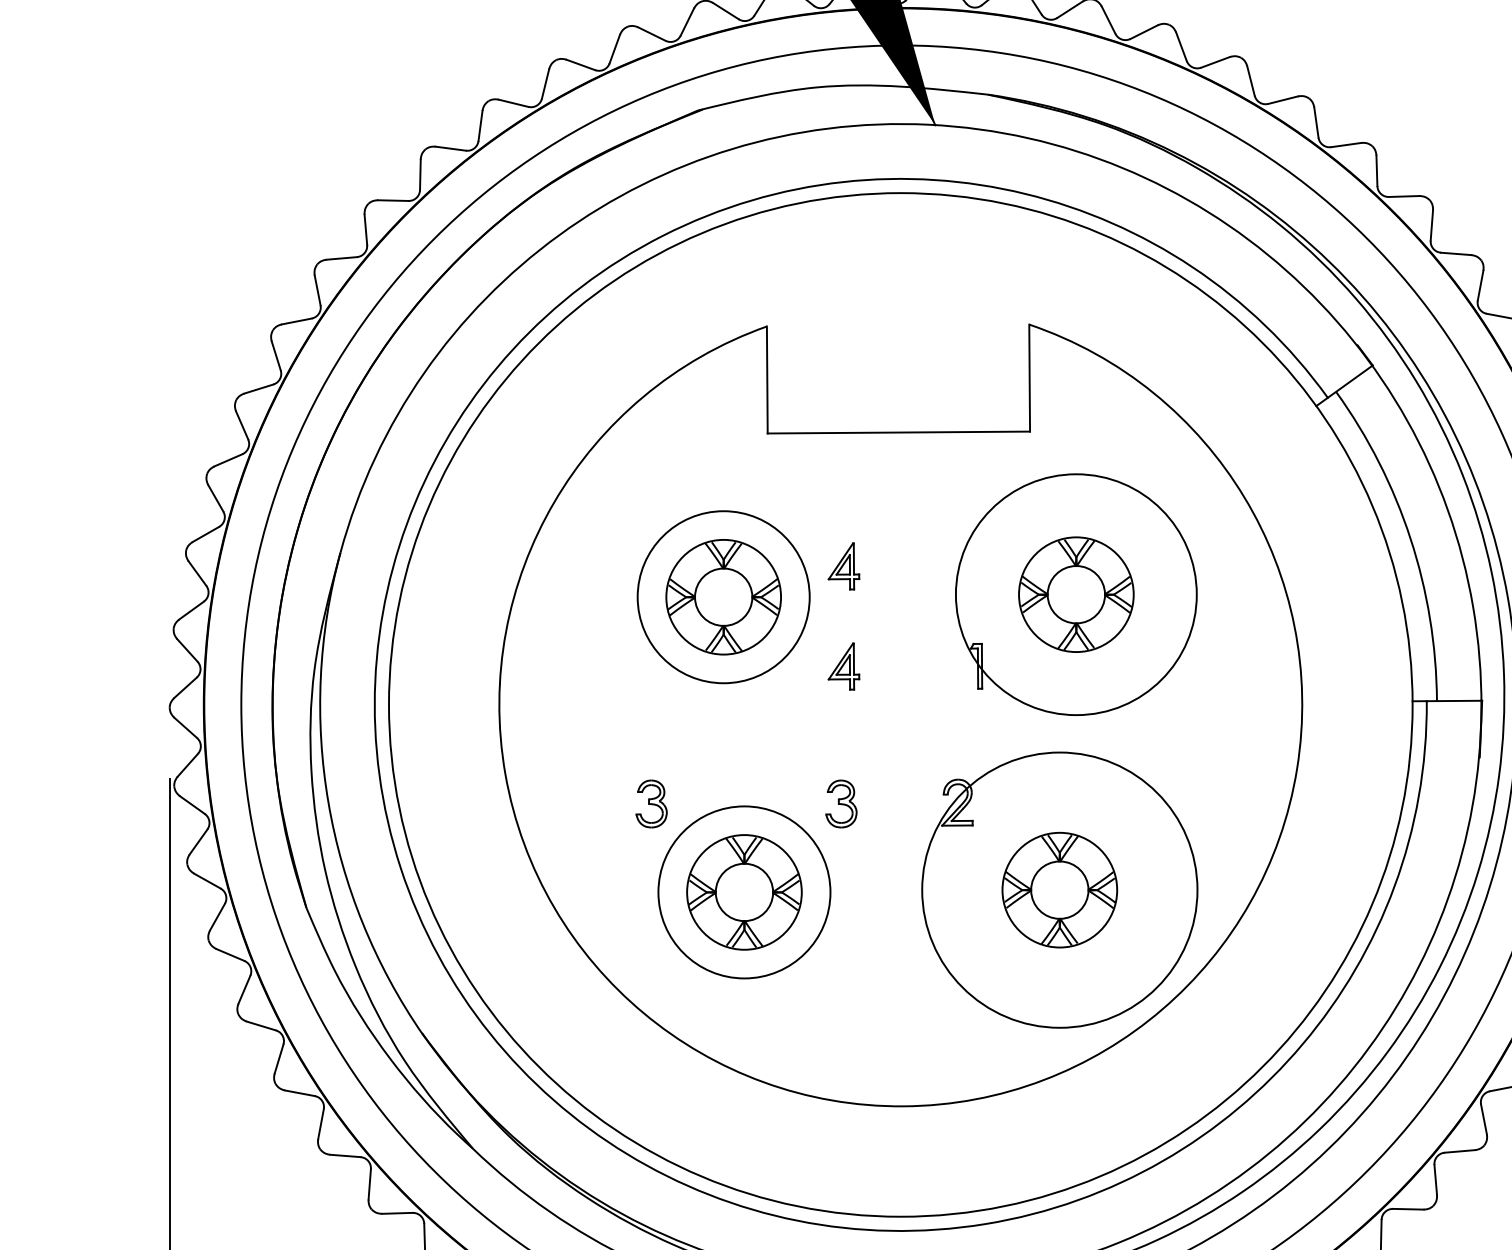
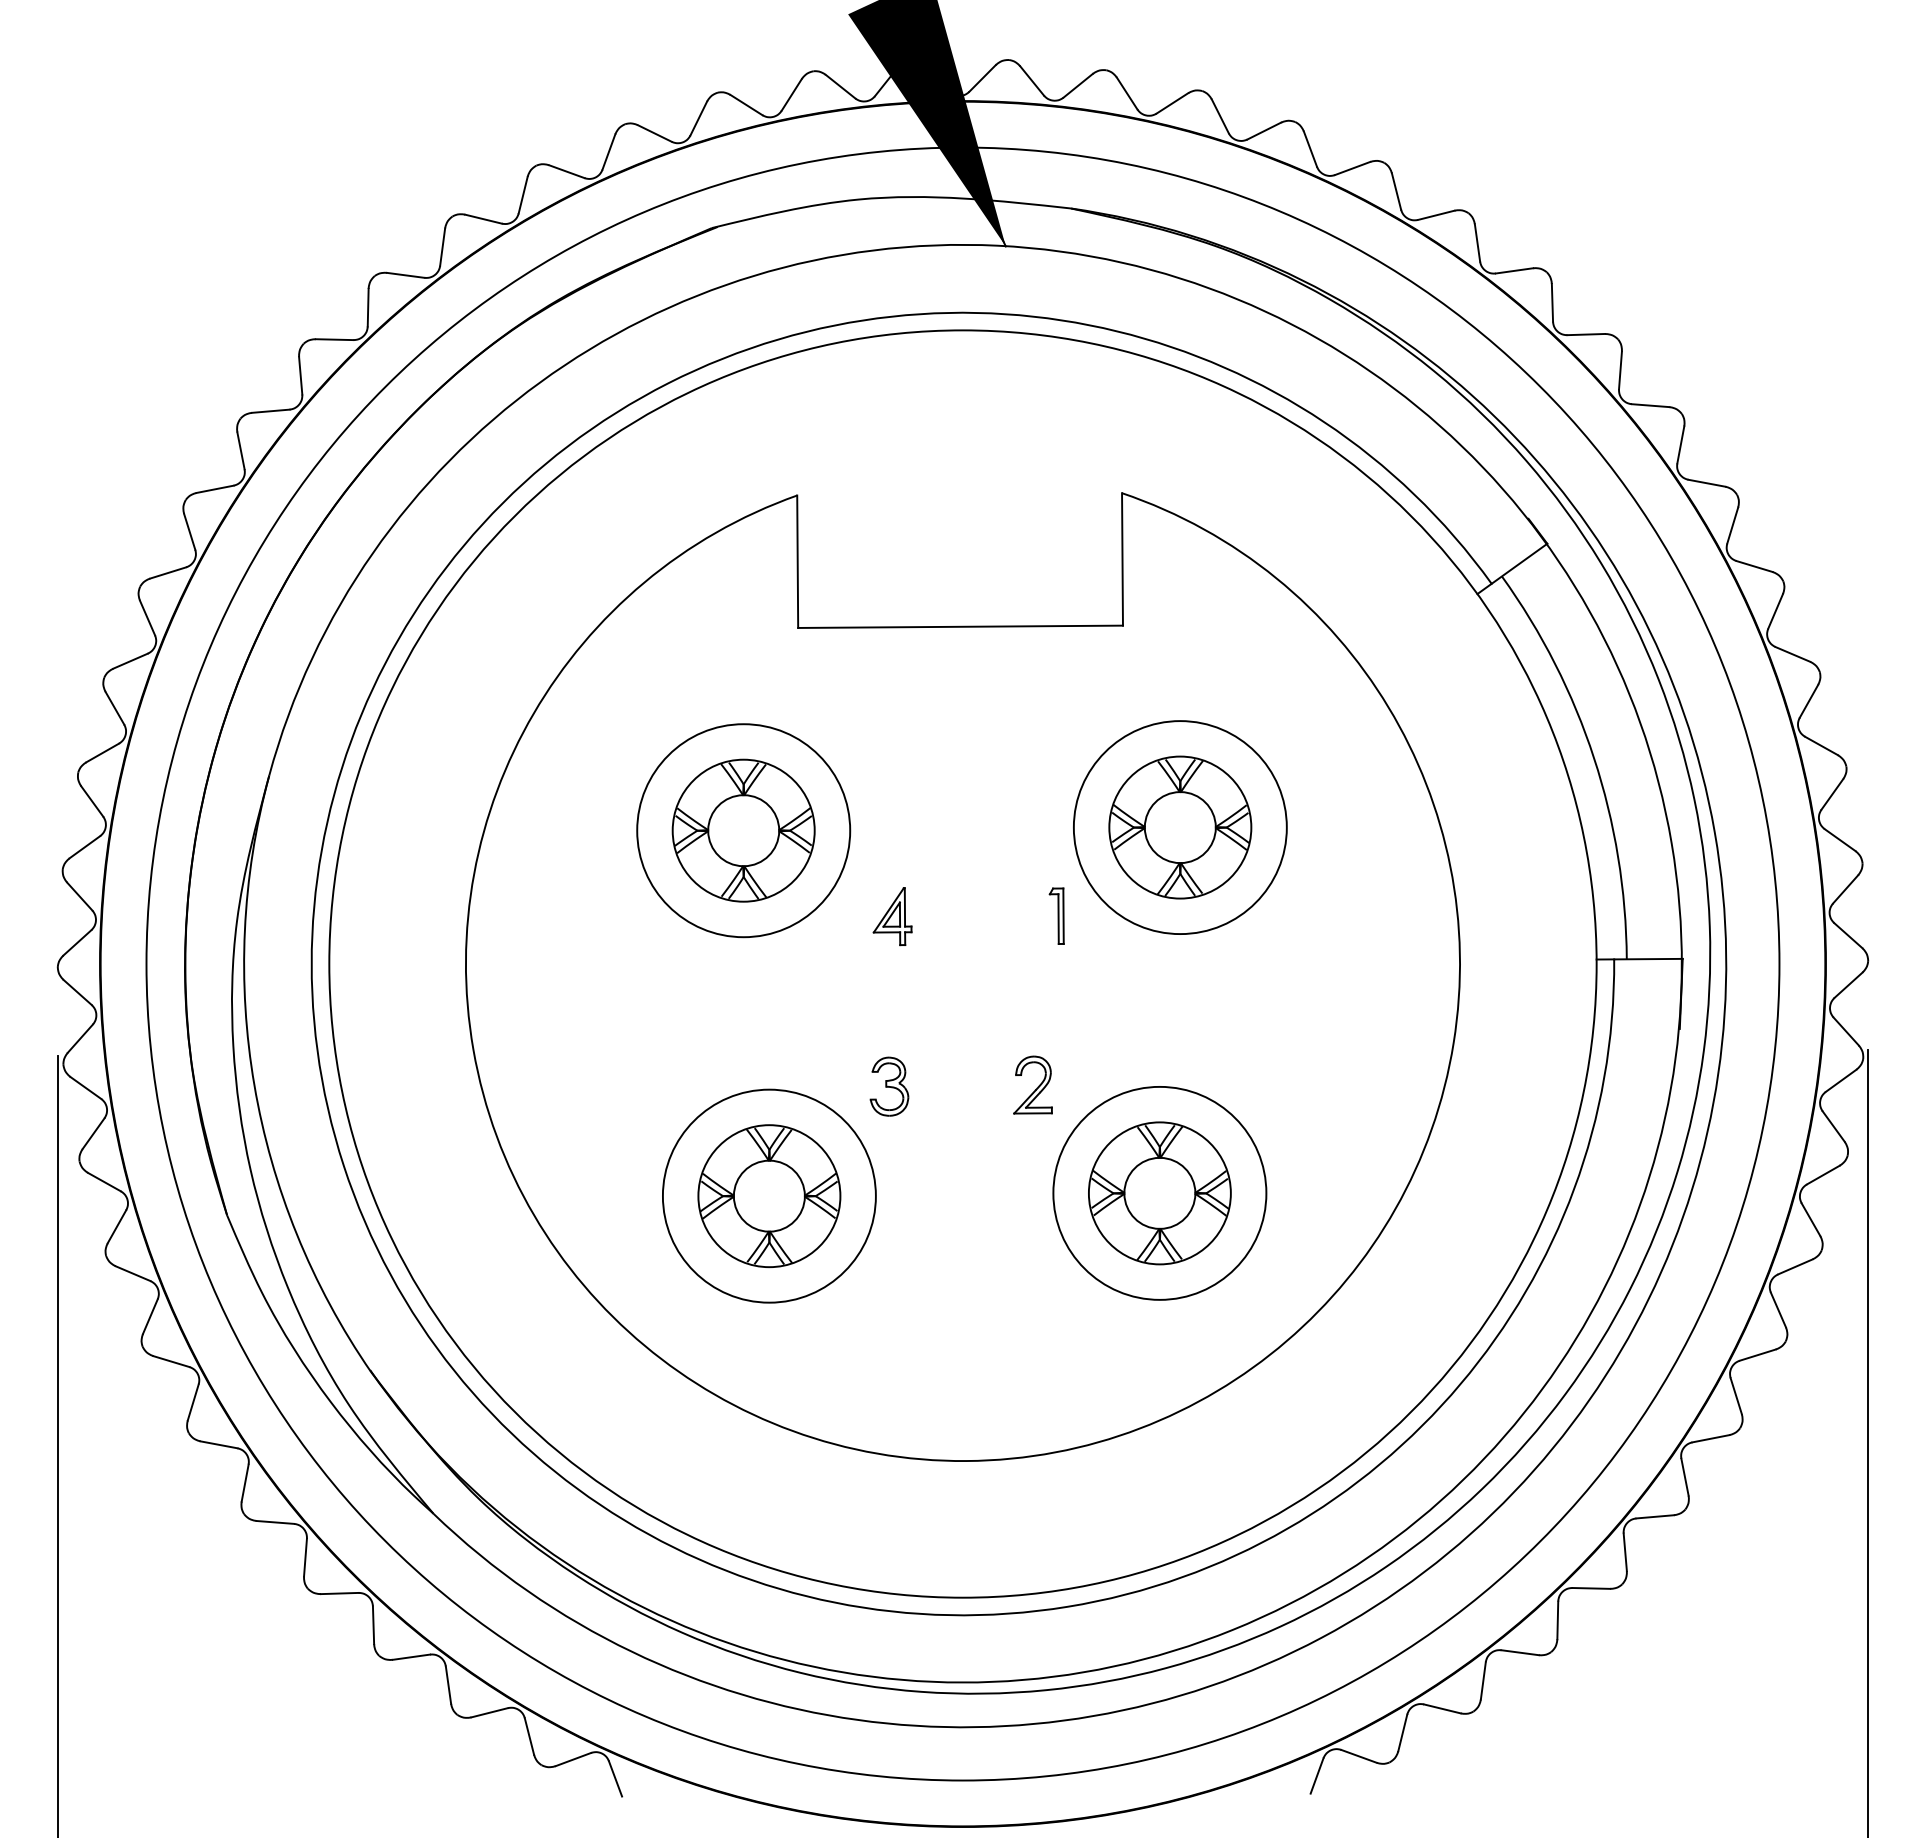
part: (843, 566) -> (892, 792), removed
circle: (1075, 594) -> (1179, 827), size x0.71
part: (651, 803) -> (654, 1086), removed
circle: (1059, 889) -> (1159, 1192), size x0.62

